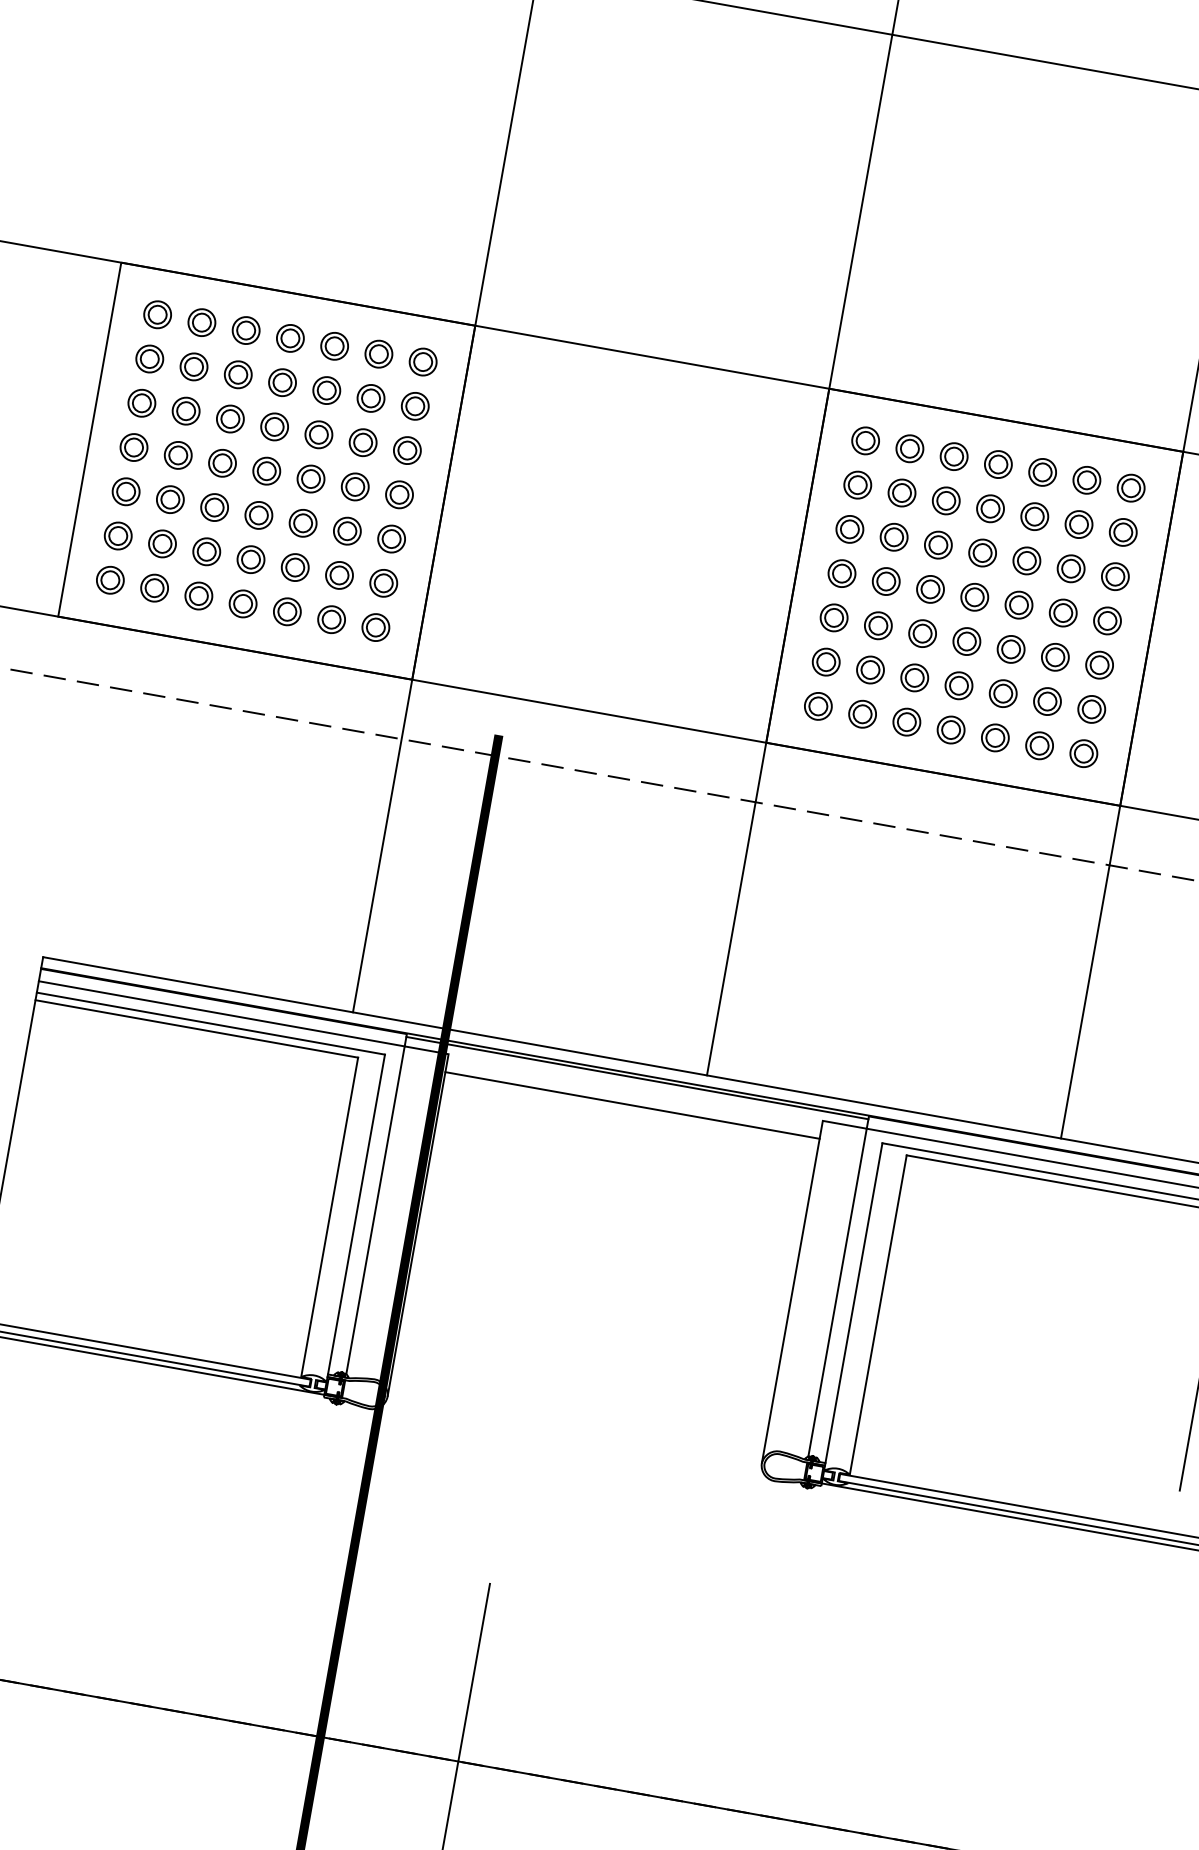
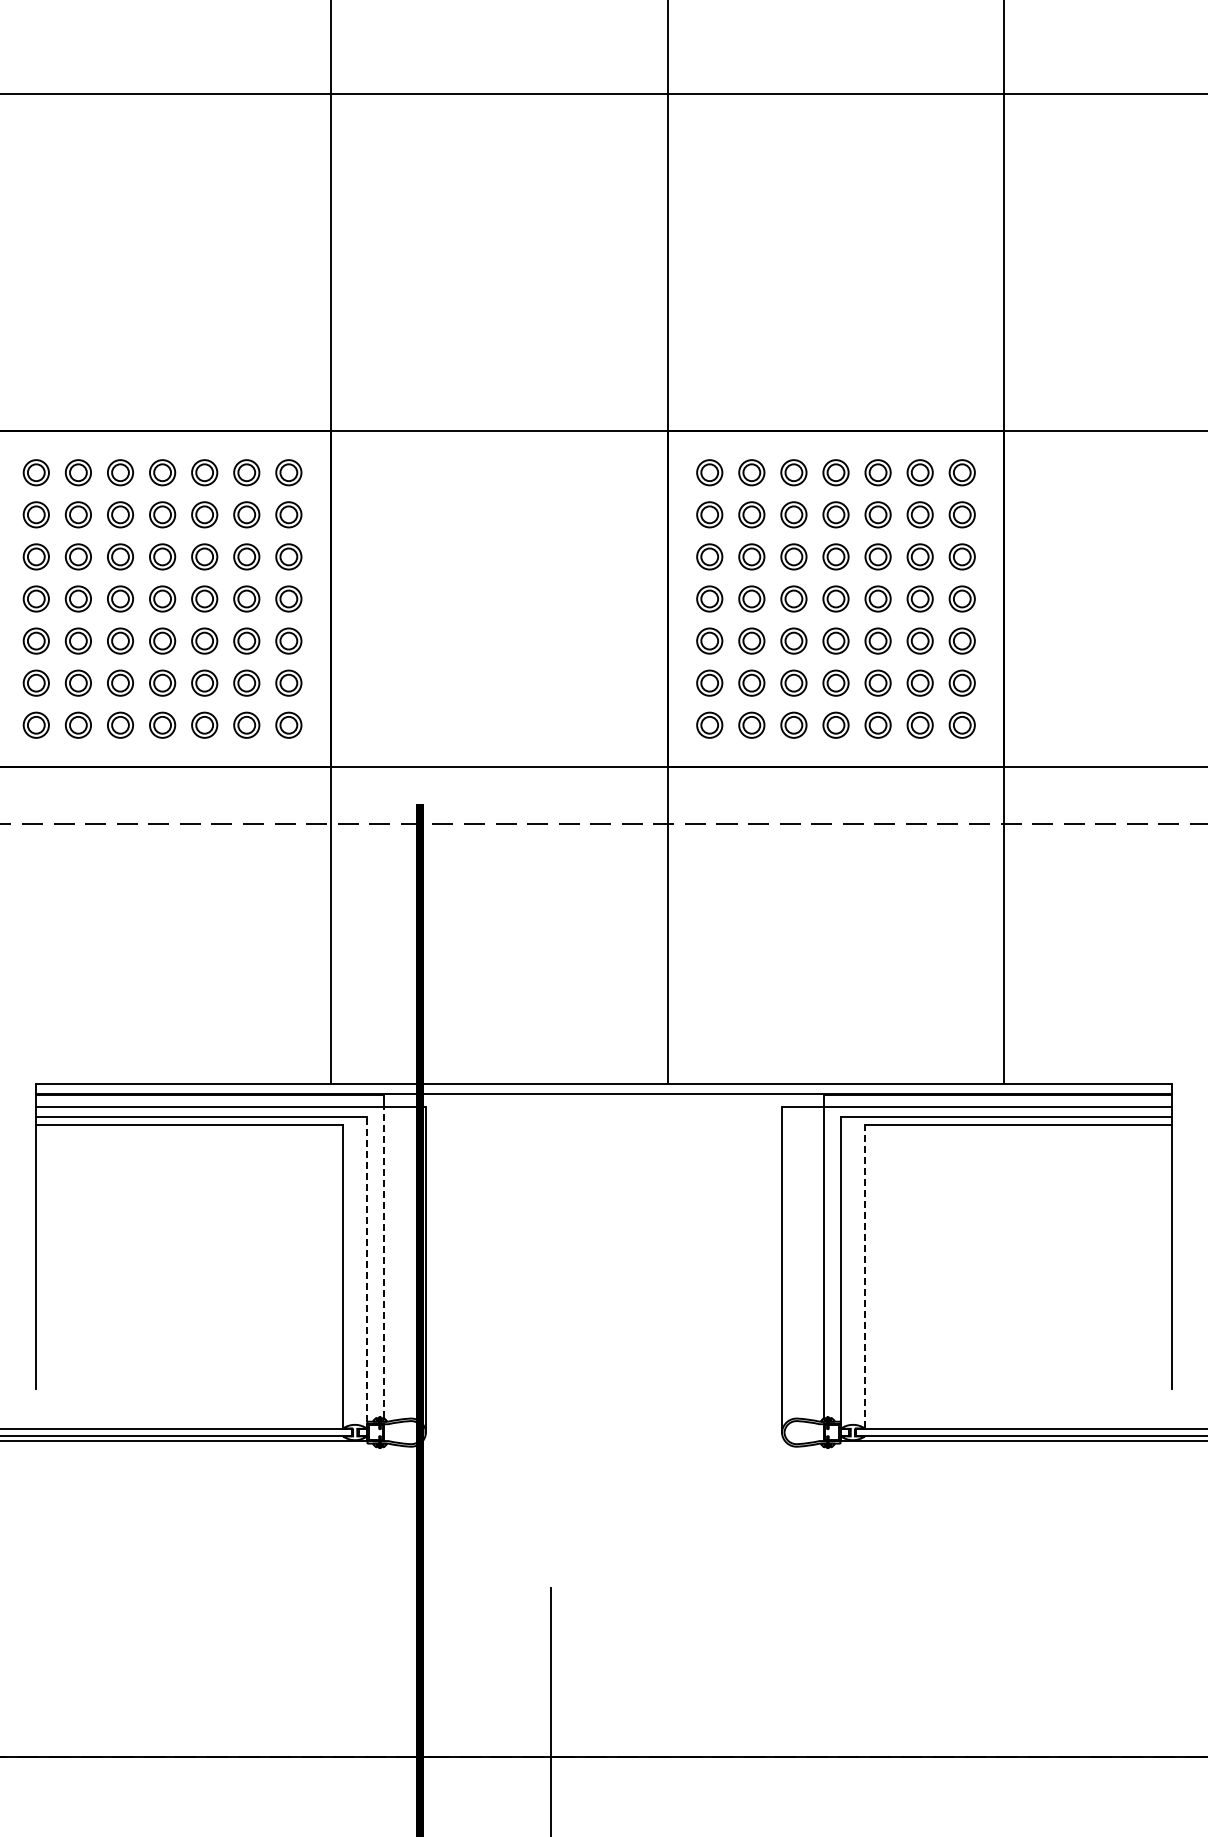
line: (636, 1077) -> (603, 1097), removed
line: (632, 1105) -> (603, 1123), removed
line: (375, 1210) -> (384, 1262), solid -> dashed
line: (356, 1214) -> (367, 1269), solid -> dashed
line: (877, 1314) -> (864, 1276), solid -> dashed

